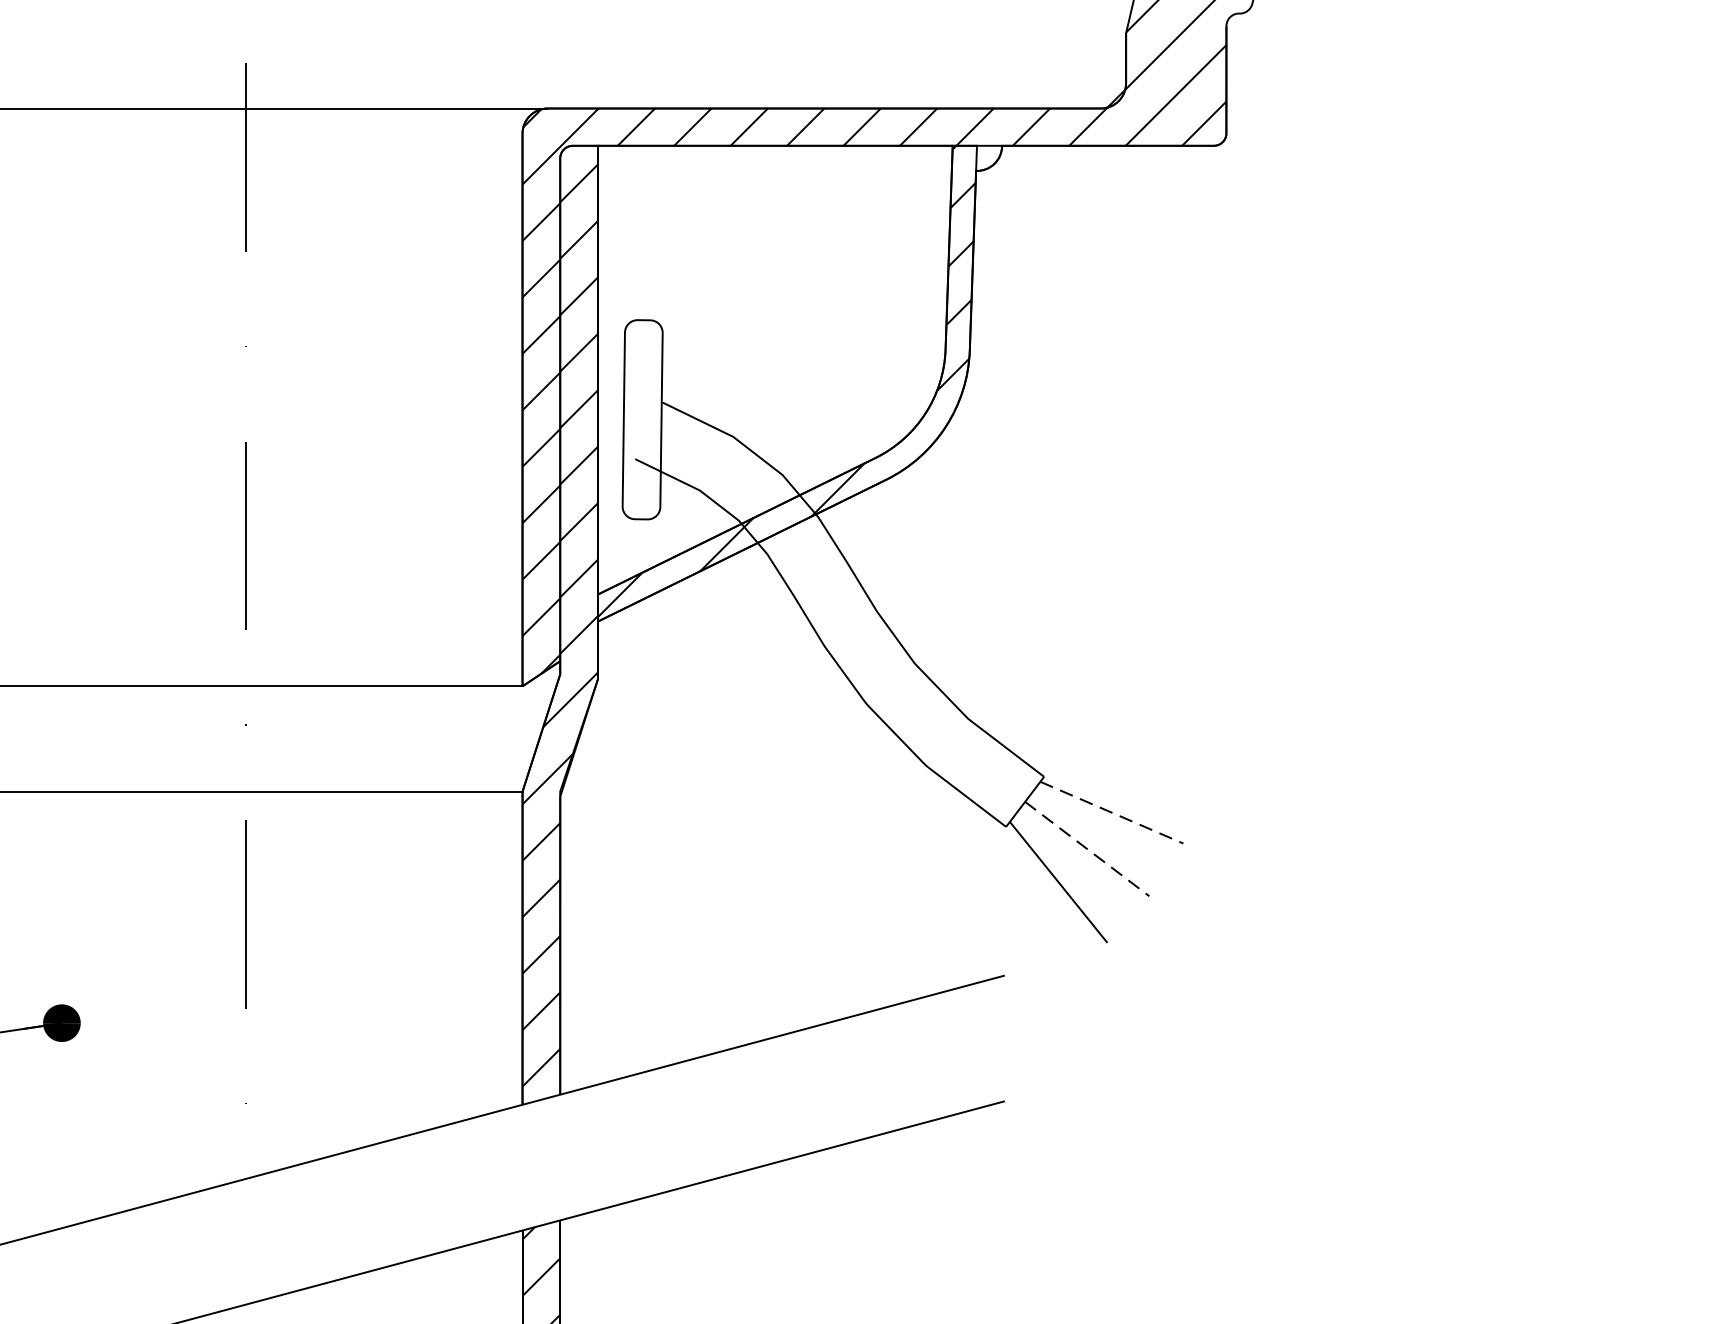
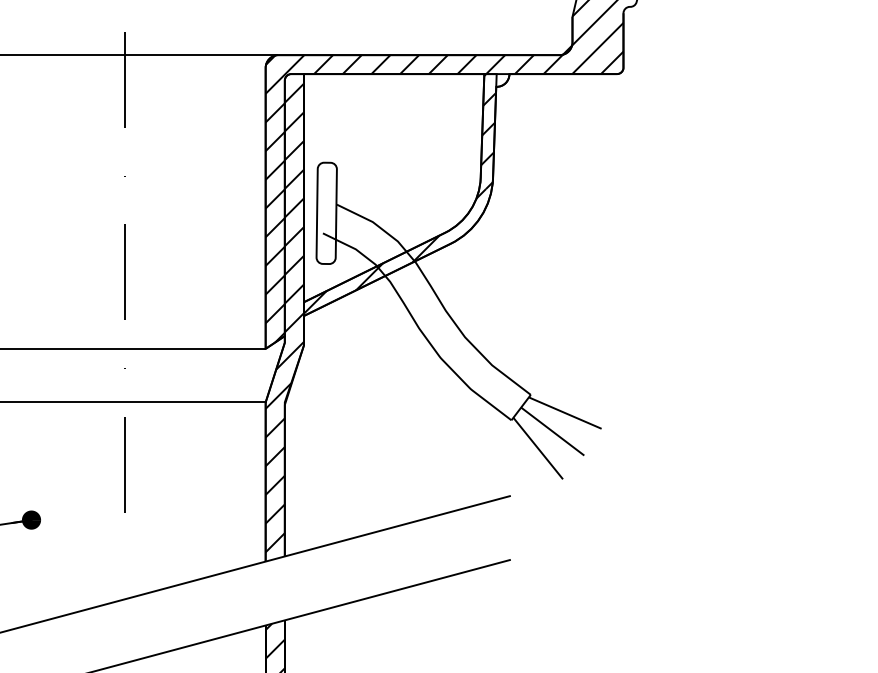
line: (1112, 813) -> (565, 413), dashed -> solid
line: (1086, 848) -> (552, 431), dashed -> solid

